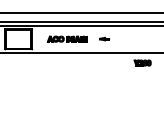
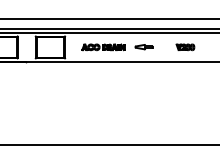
part: (104, 39) -> (143, 47), size x1.67
part: (142, 63) -> (185, 47), moved

